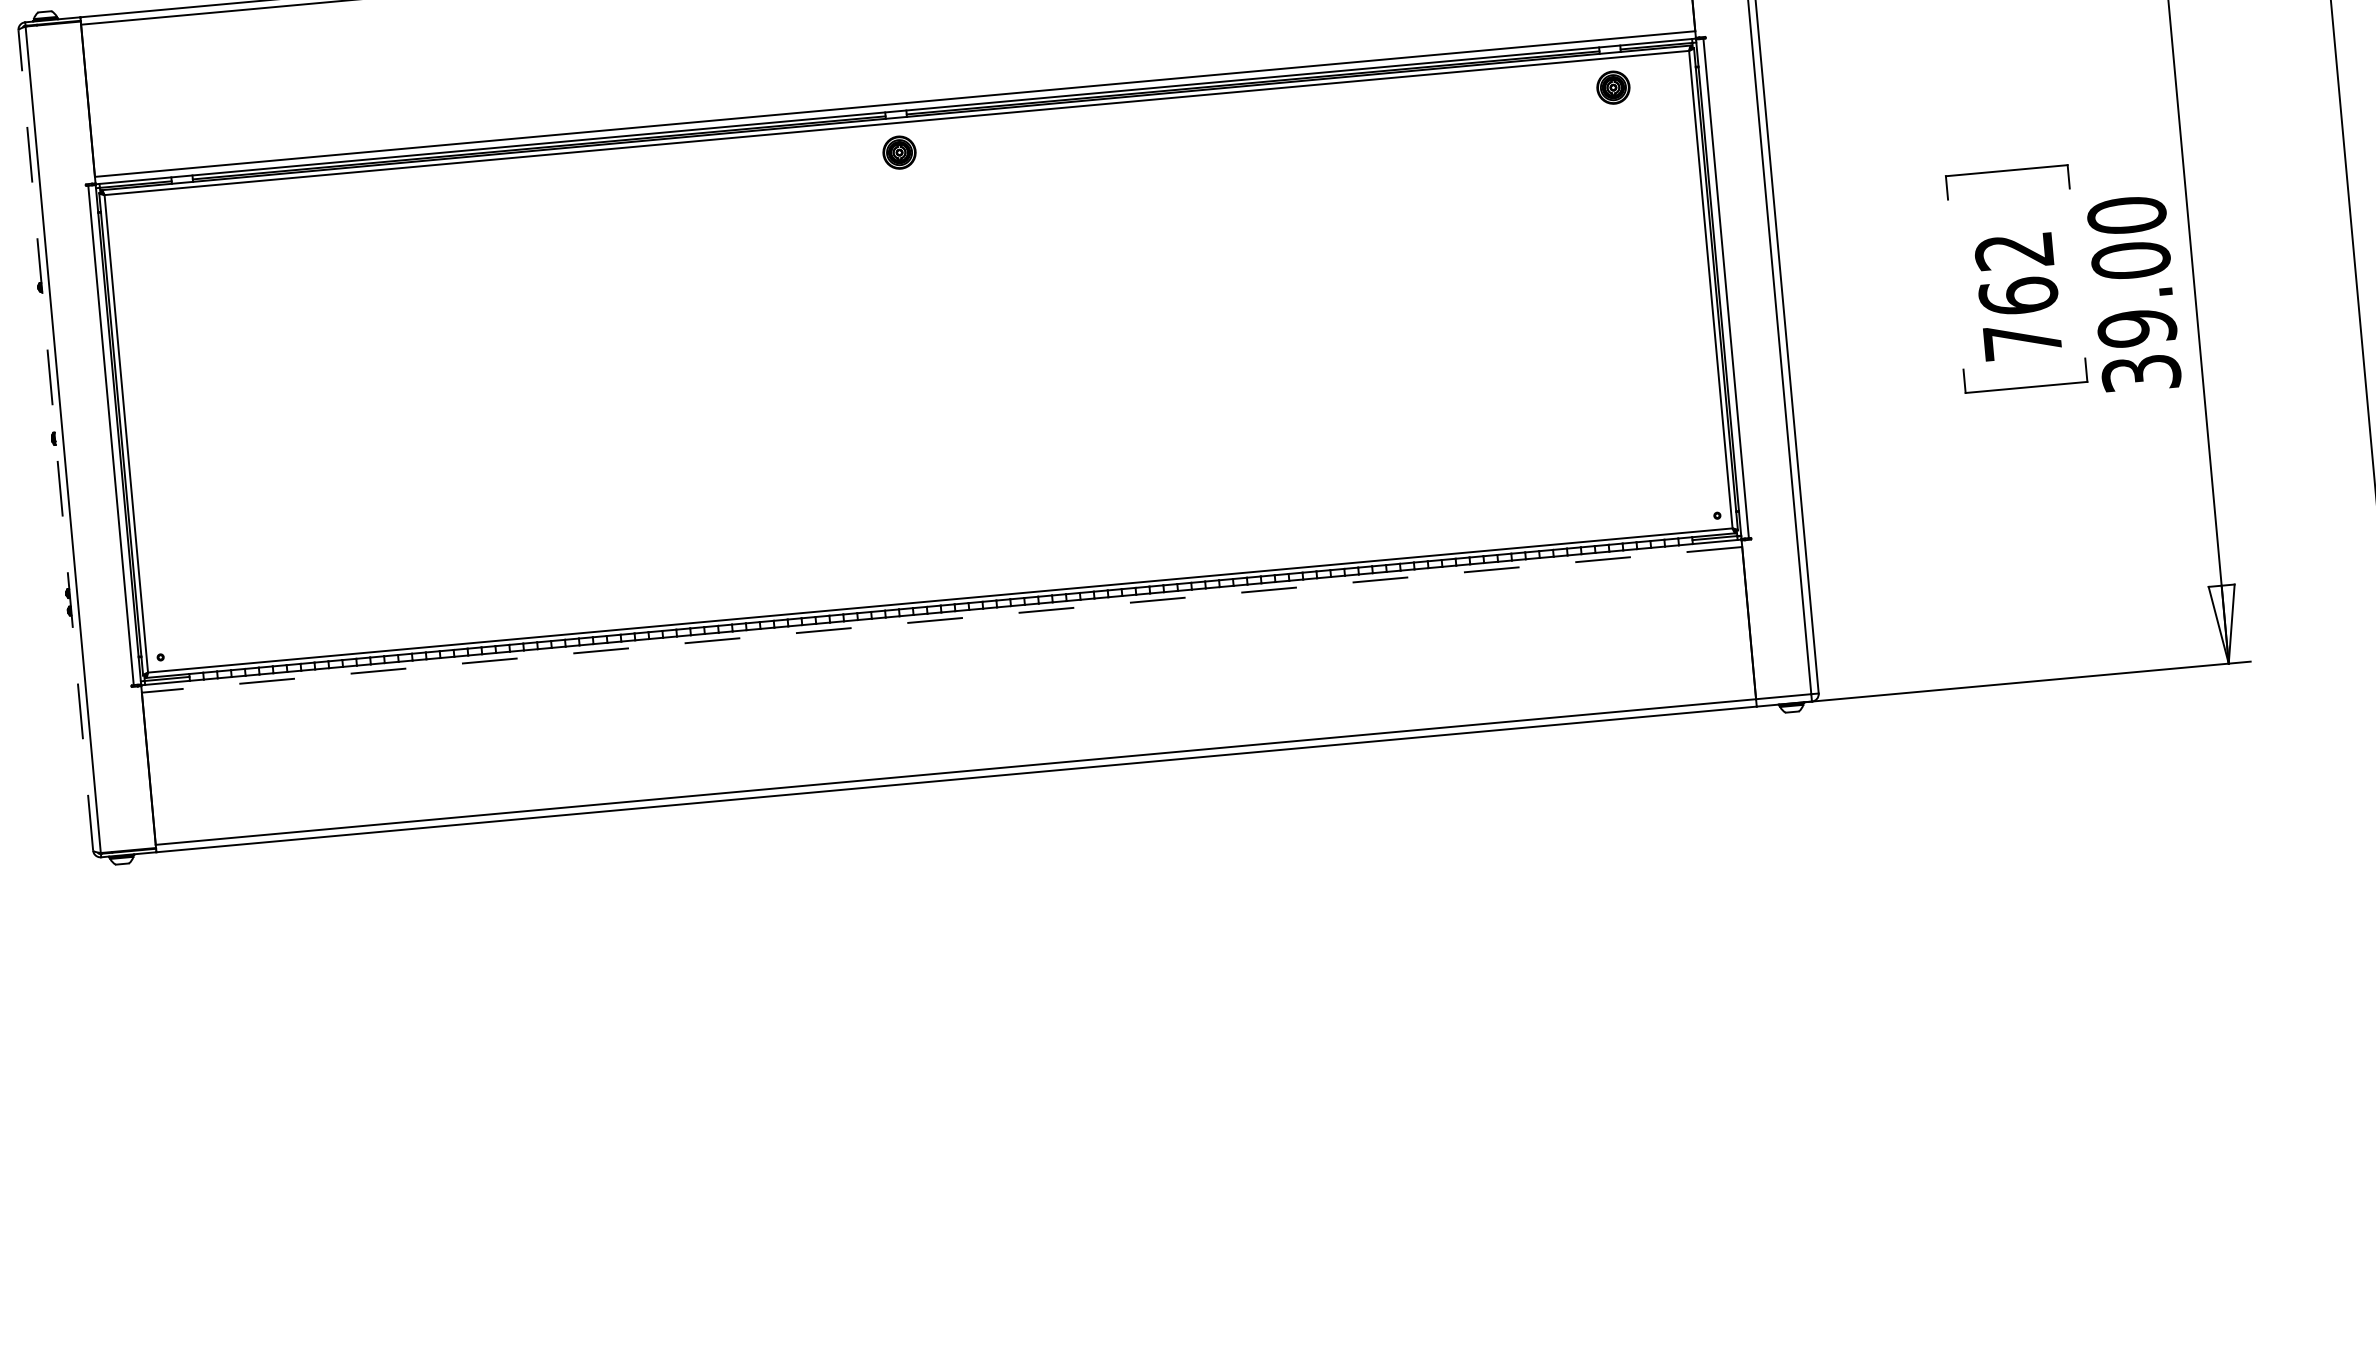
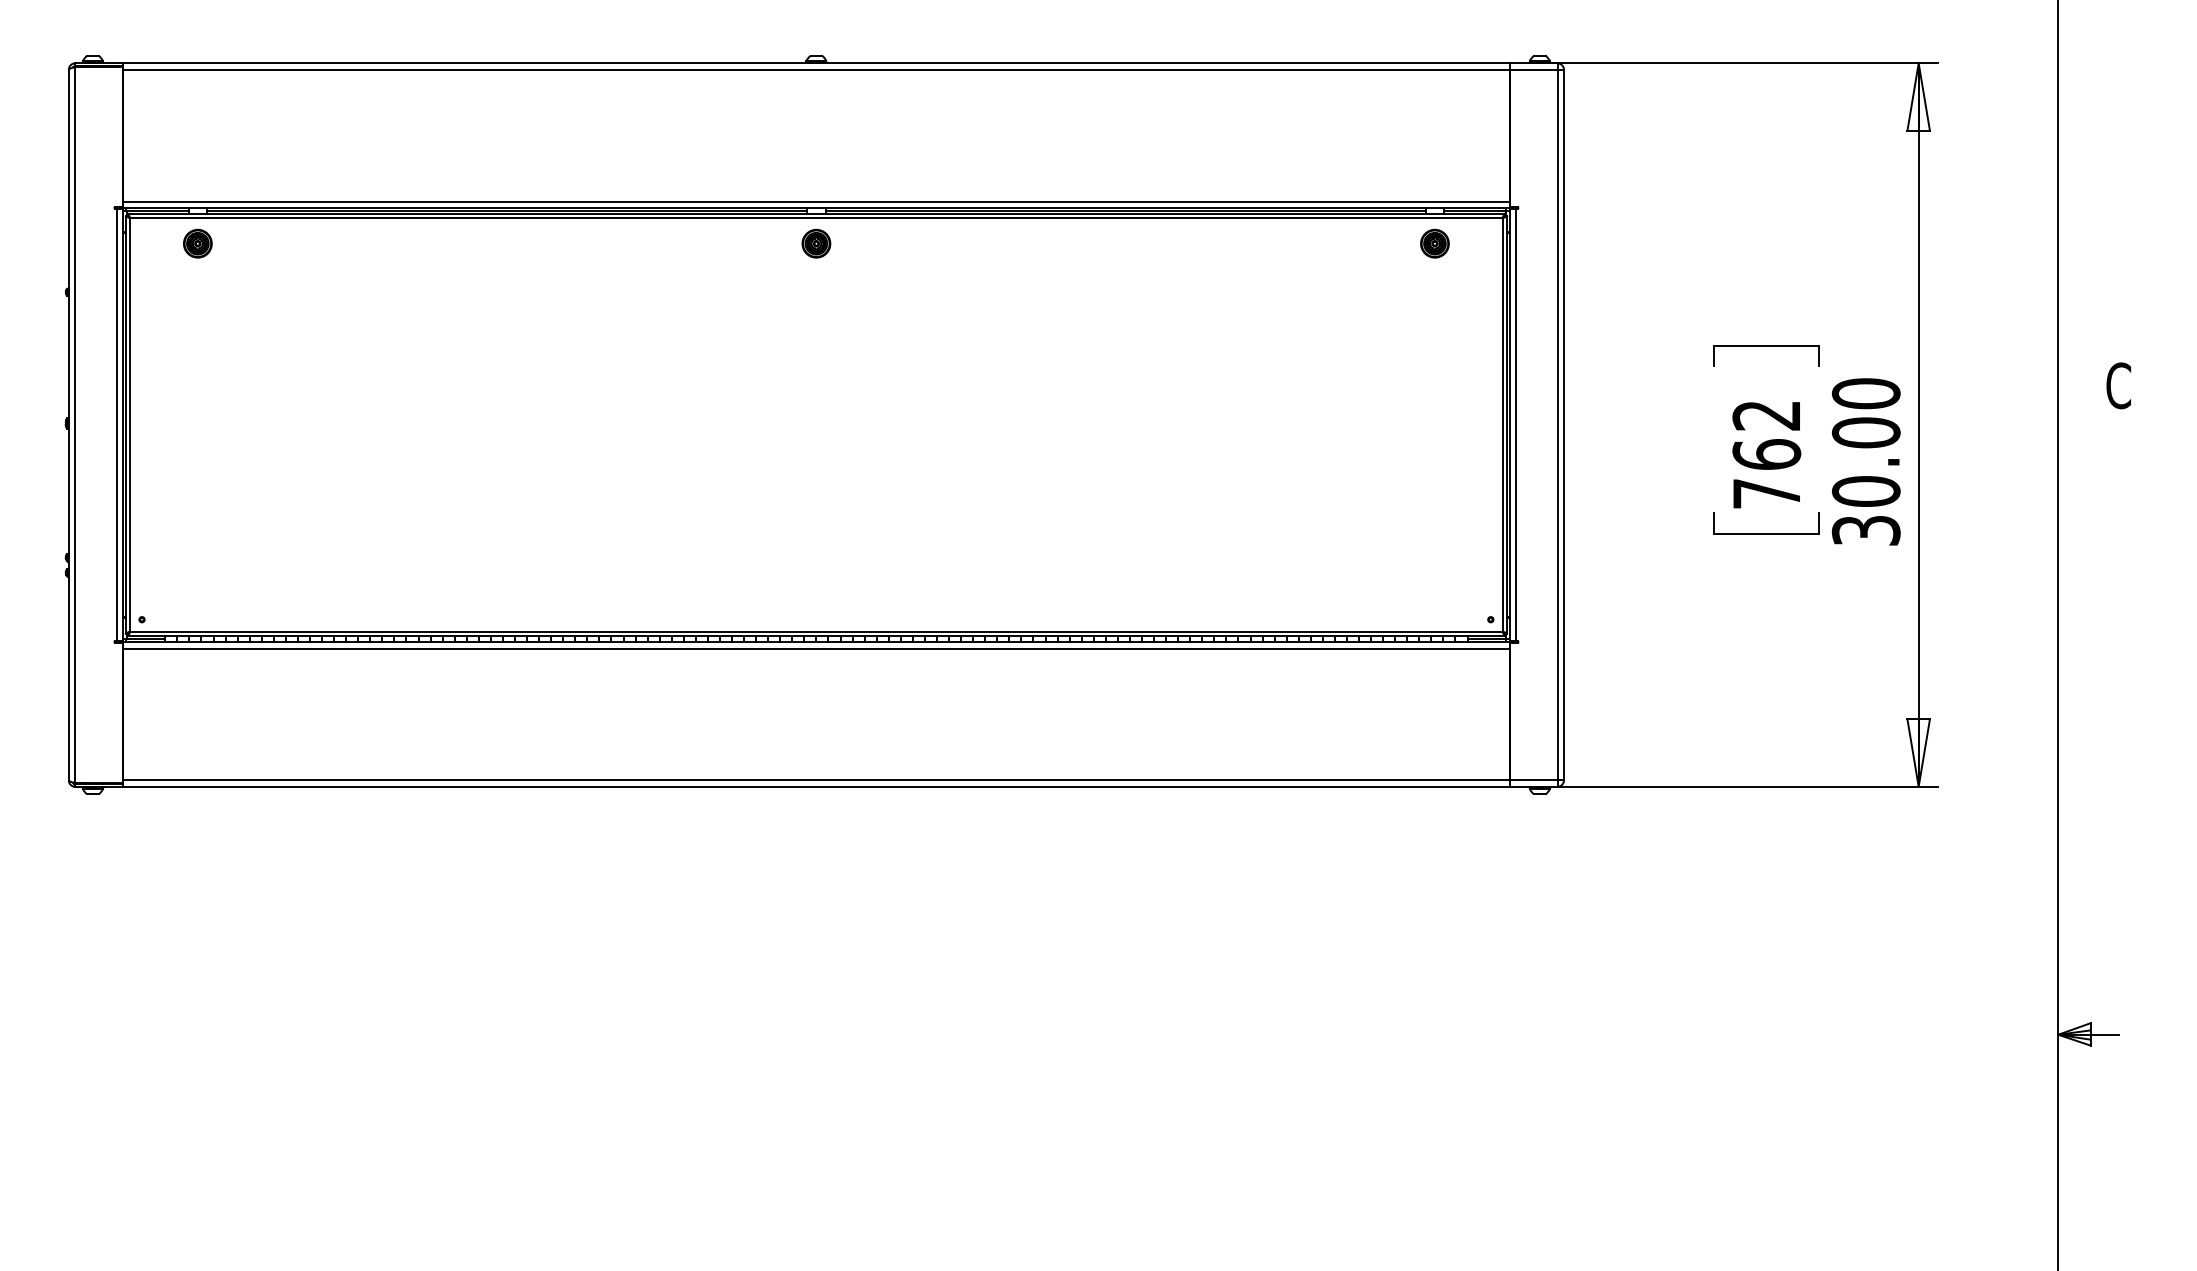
part: (185, 217) -> (197, 243), added
text: (2137, 328) -> (1866, 491), 39.00 -> 30.00
line: (55, 439) -> (68, 424), dashed -> solid
line: (941, 619) -> (815, 648), dashed -> solid

